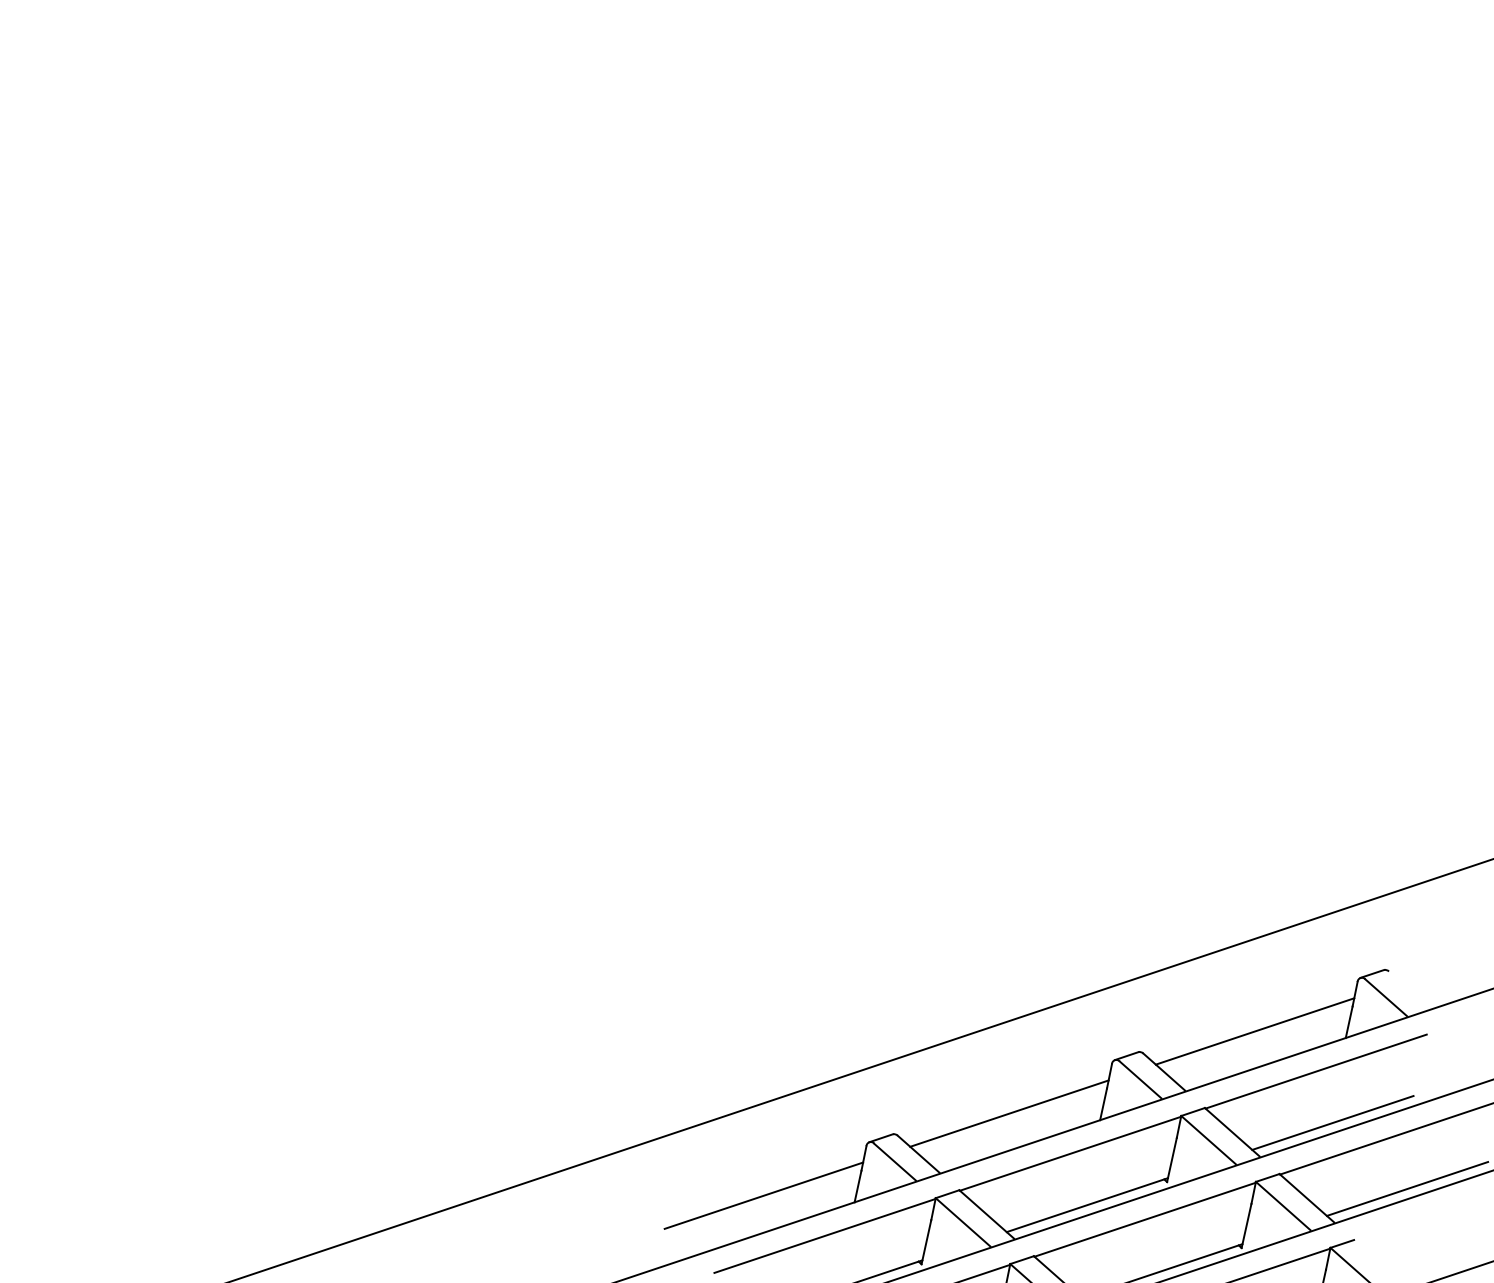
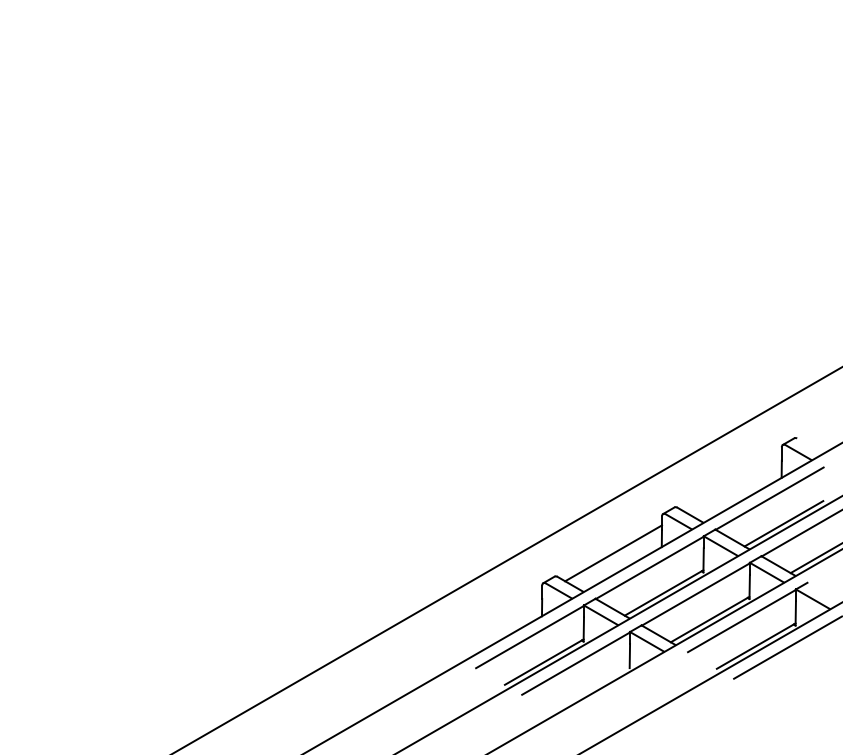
line: (1255, 1032) -> (733, 484), removed
line: (763, 1195) -> (493, 622), removed

